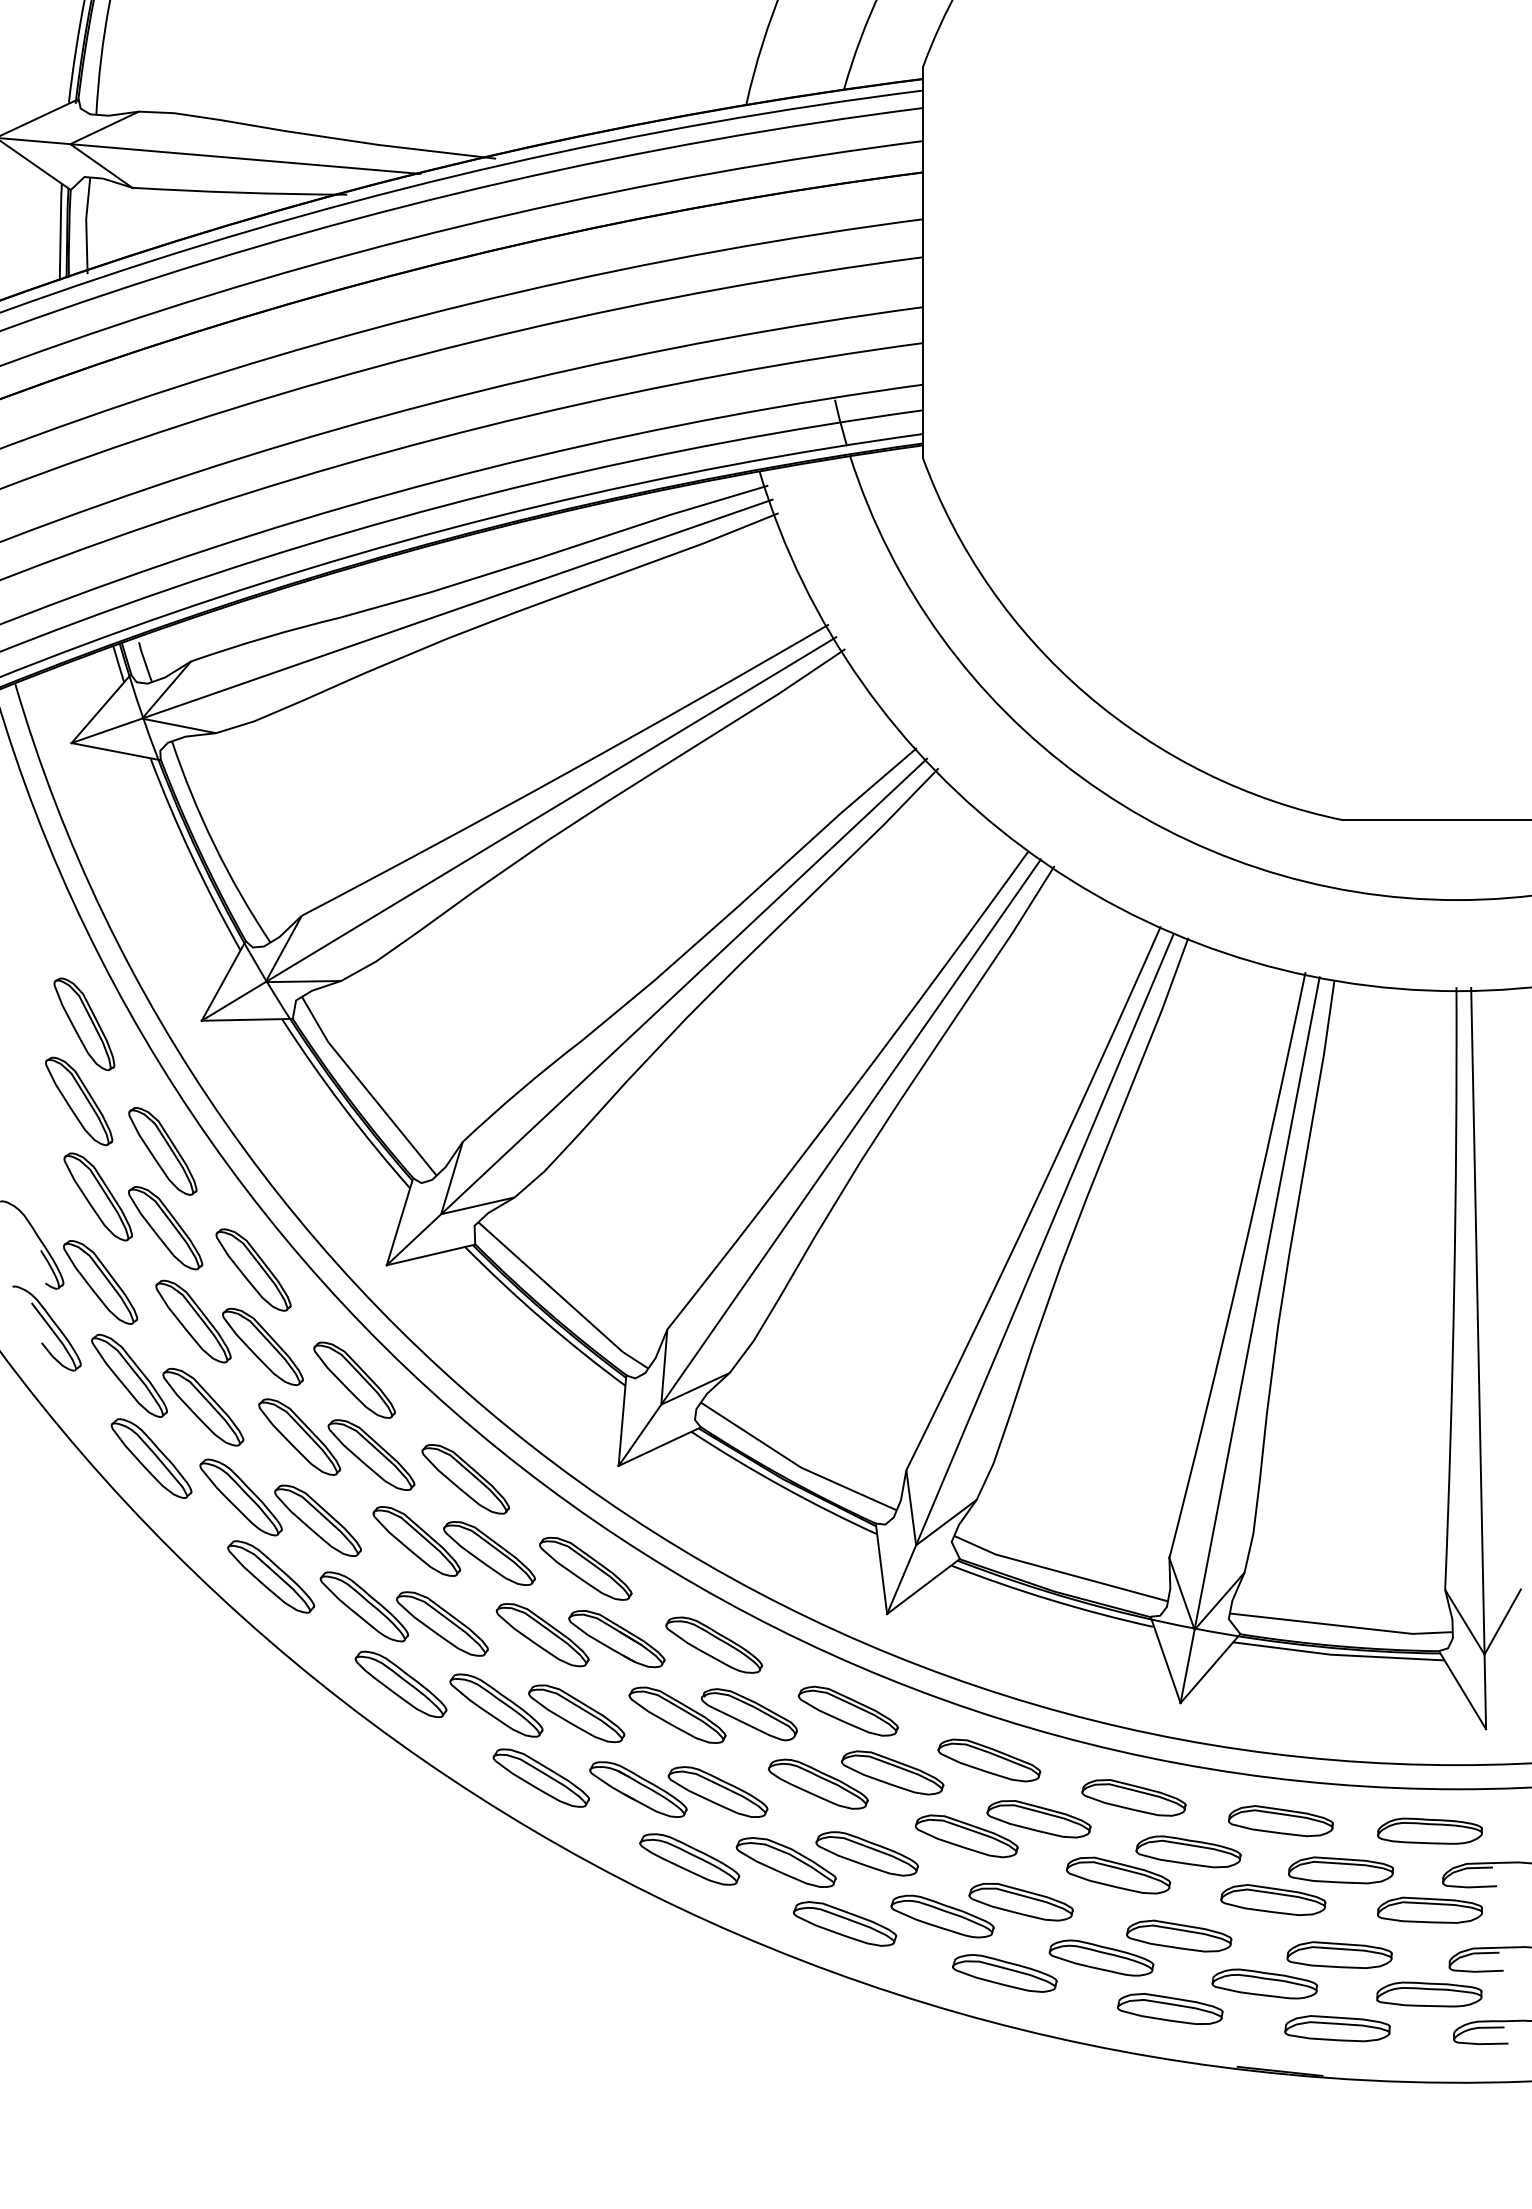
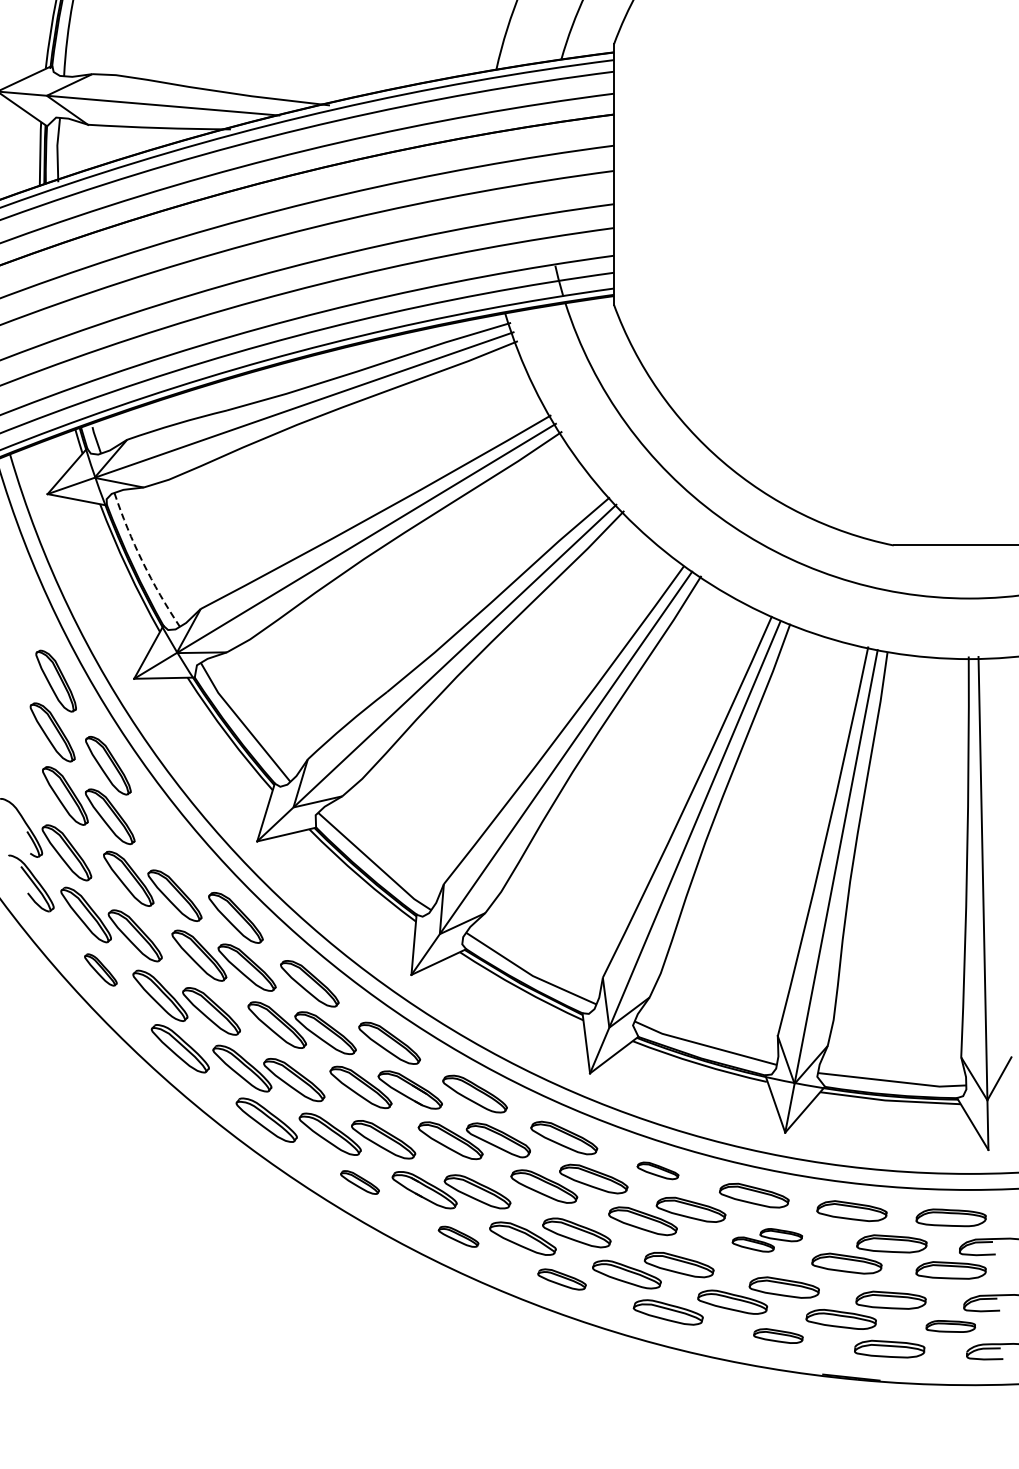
arc: (214, 845) -> (142, 562), solid -> dashed
part: (253, 1269) -> (168, 844), removed
part: (151, 1457) -> (100, 969), size x0.6
part: (988, 1760) -> (657, 1170), size x0.6
part: (540, 1778) -> (359, 1182), size x0.6
part: (689, 1859) -> (458, 1236), size x0.6
part: (1153, 1865) -> (767, 1240), size x0.6
part: (844, 1923) -> (561, 1279), size x0.7
part: (1429, 1994) -> (950, 1326), size x0.7
part: (1170, 2008) -> (778, 1335), size x0.7

